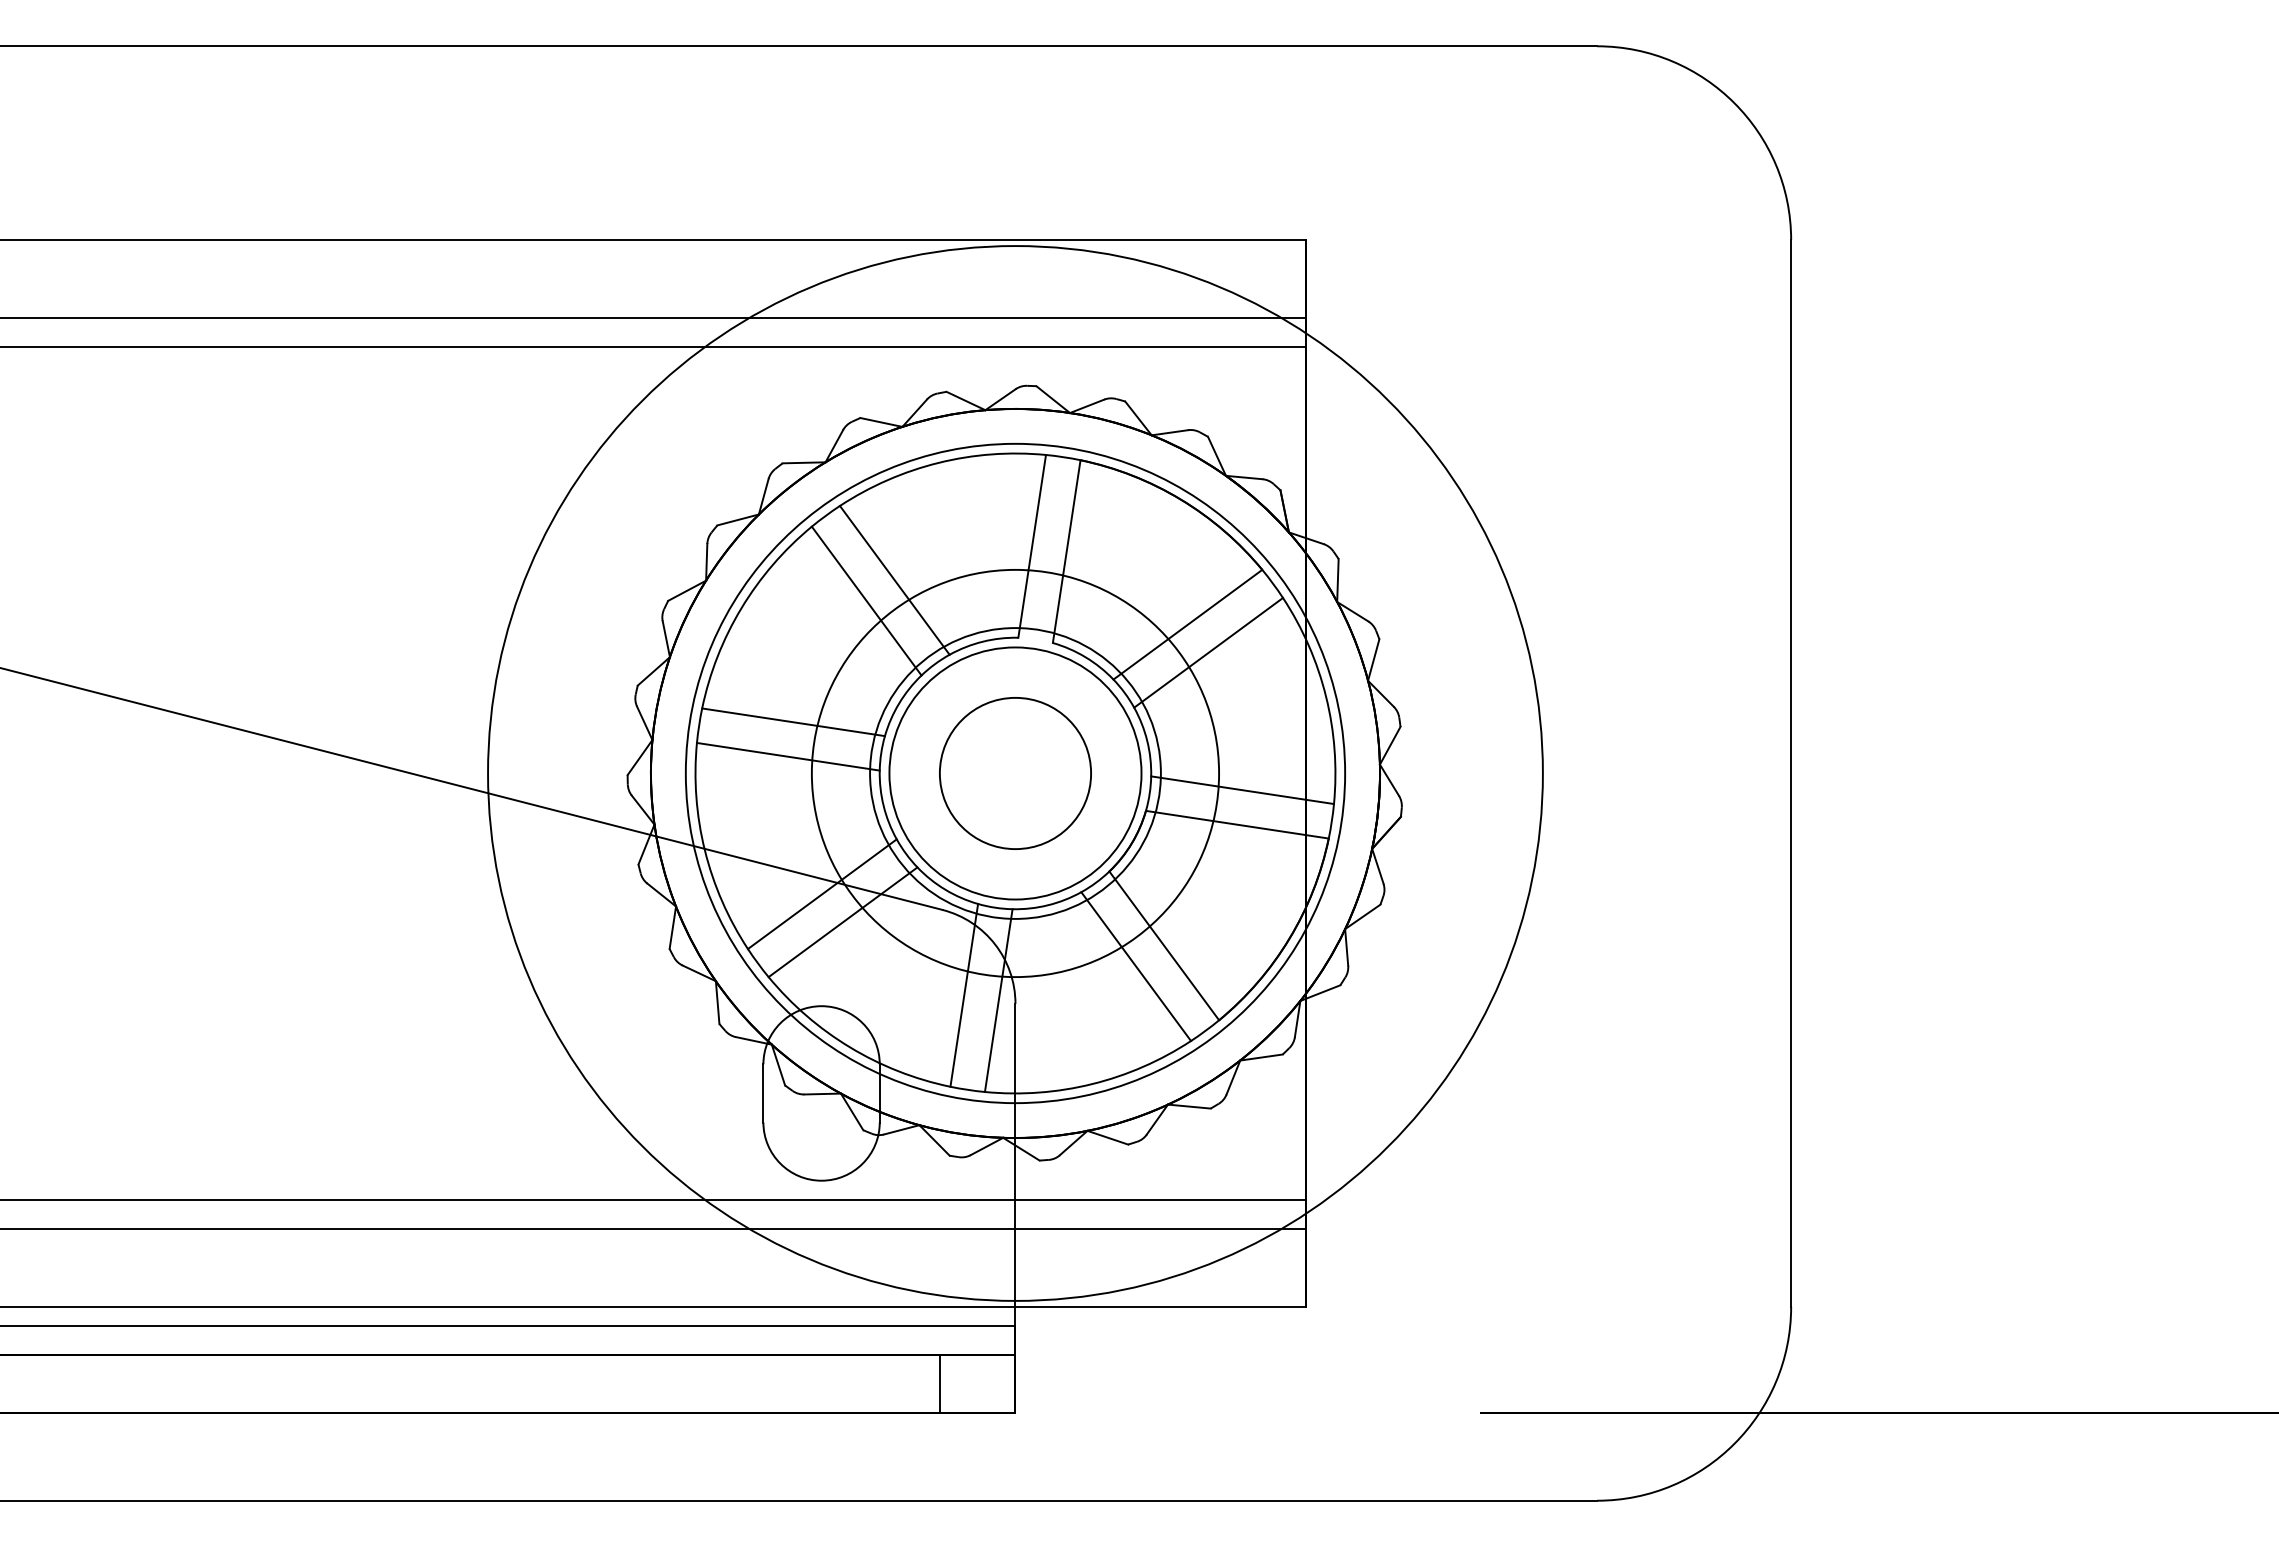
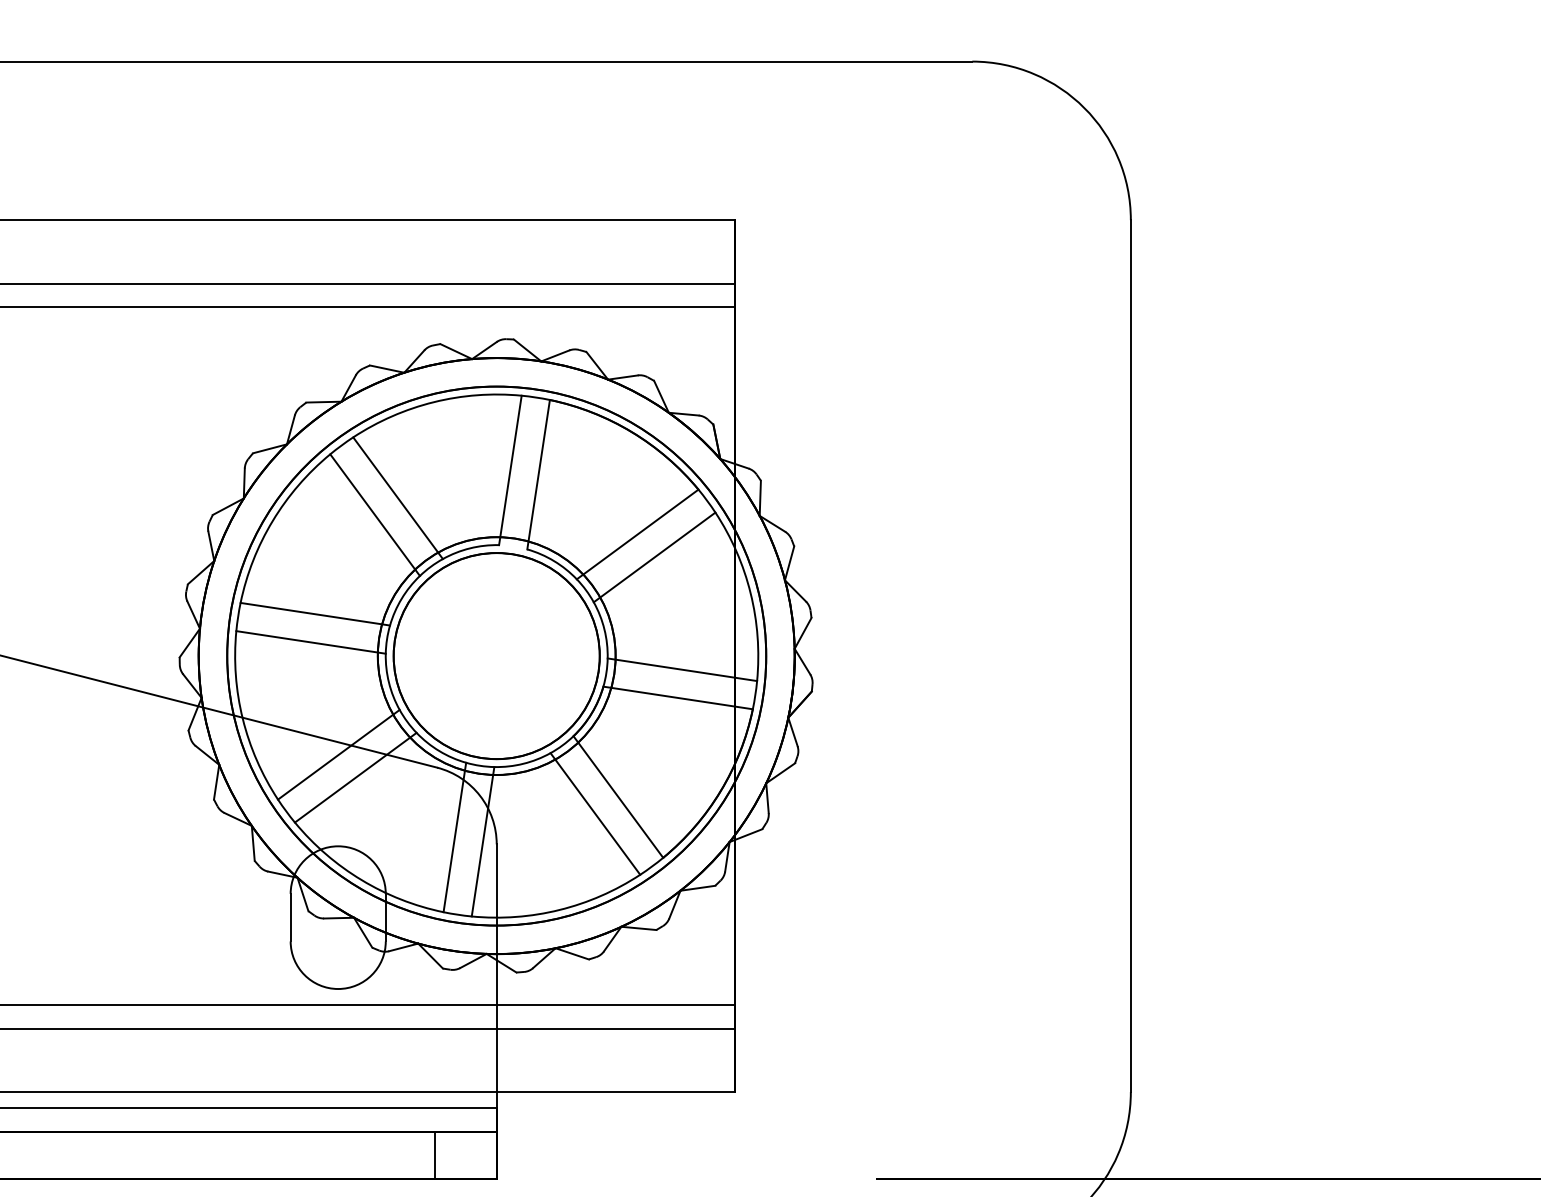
circle: (1015, 773) -> (496, 656), size x0.62
circle: (1015, 773) -> (496, 656), size x0.71
circle: (1015, 773) -> (496, 656), size x1.67

